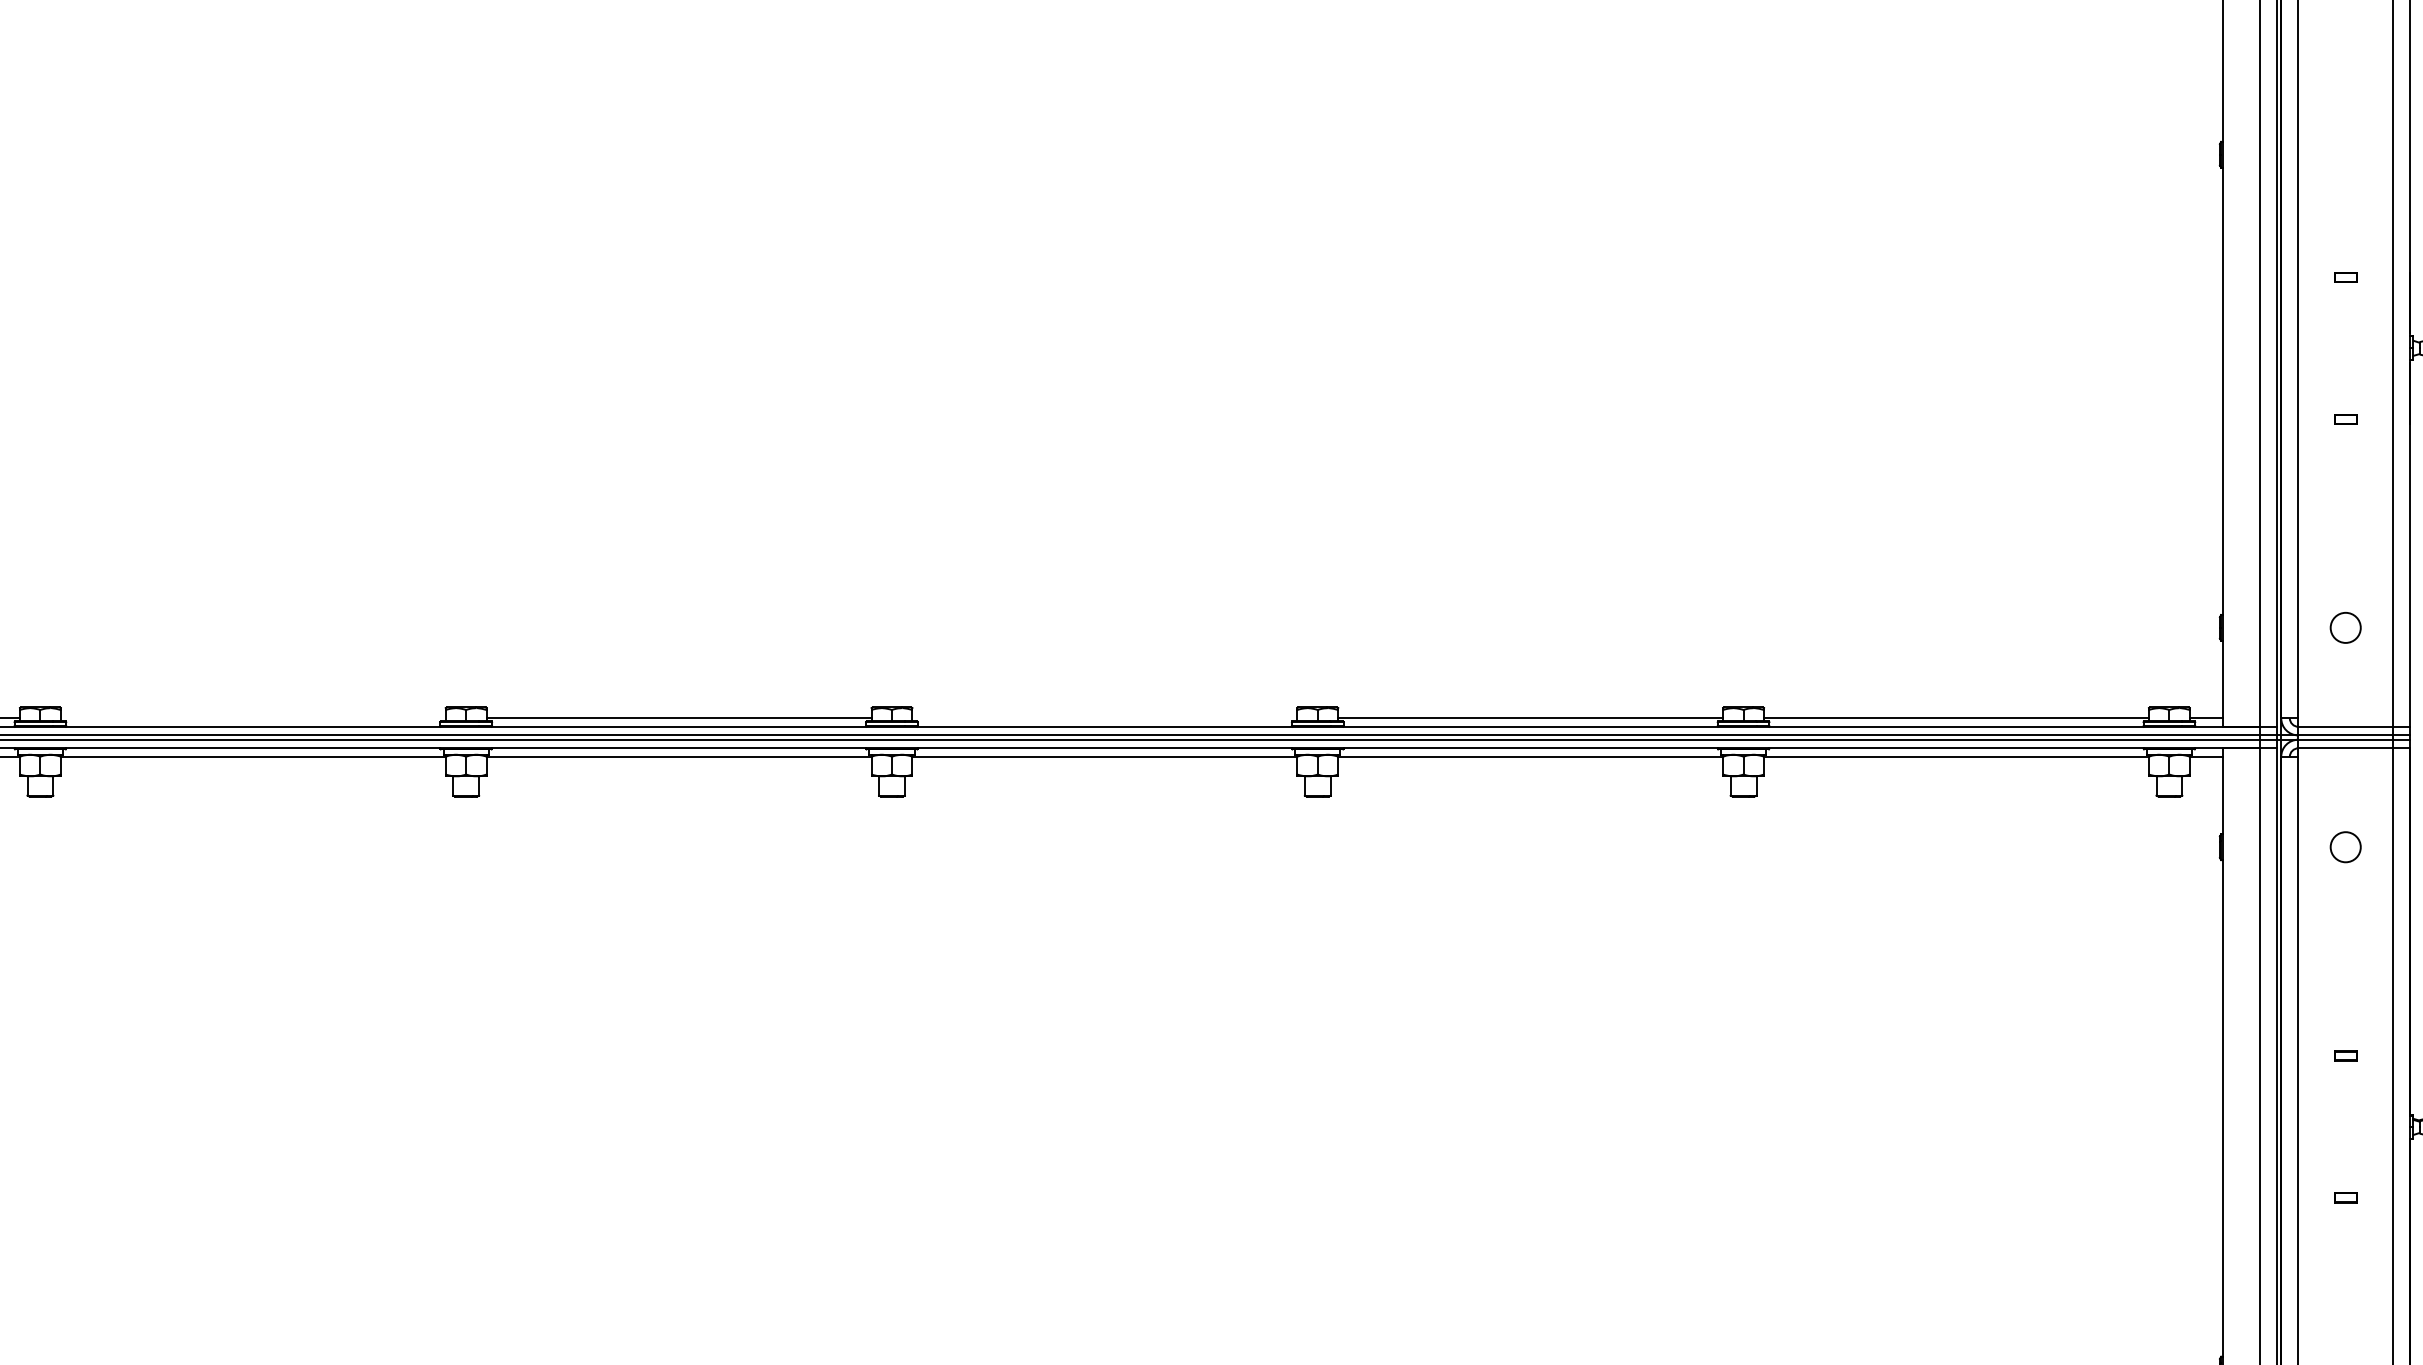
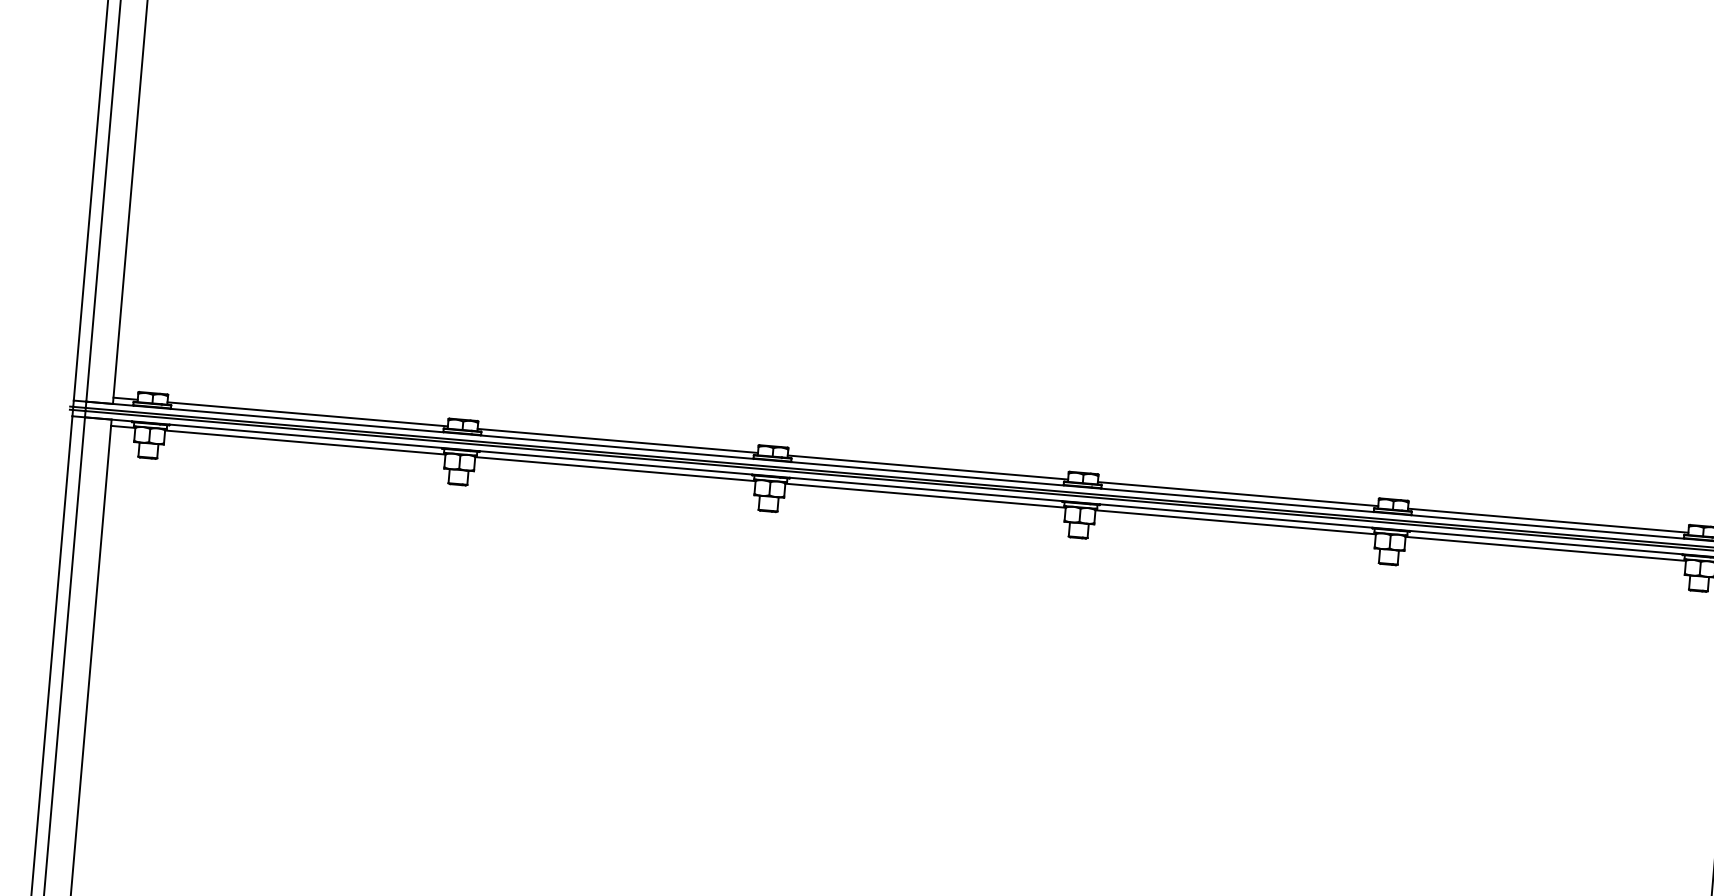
line: (252, 718) -> (307, 414), added
line: (1104, 718) -> (927, 467), added

